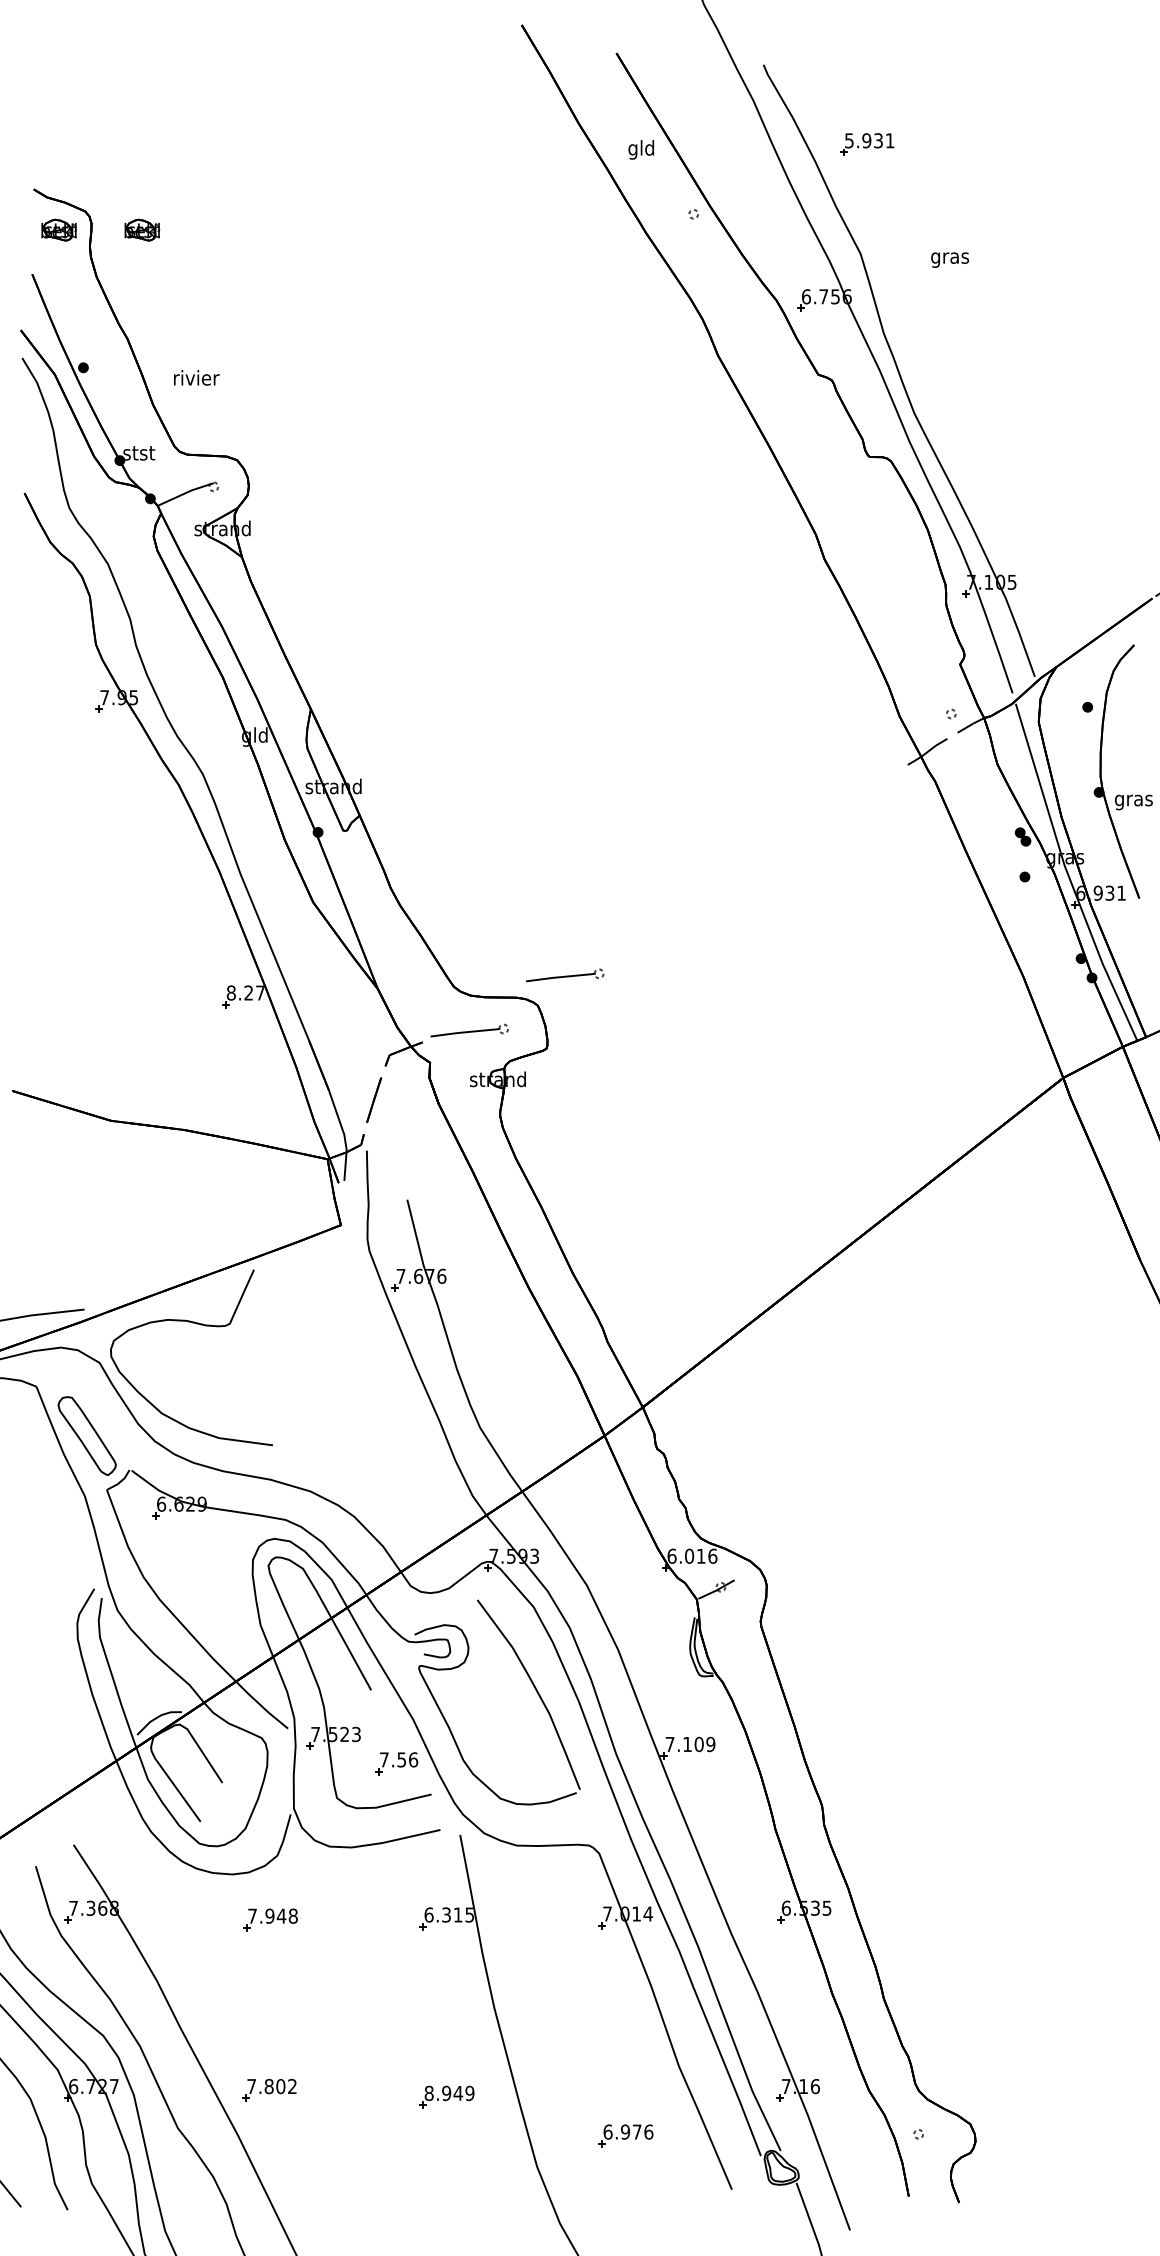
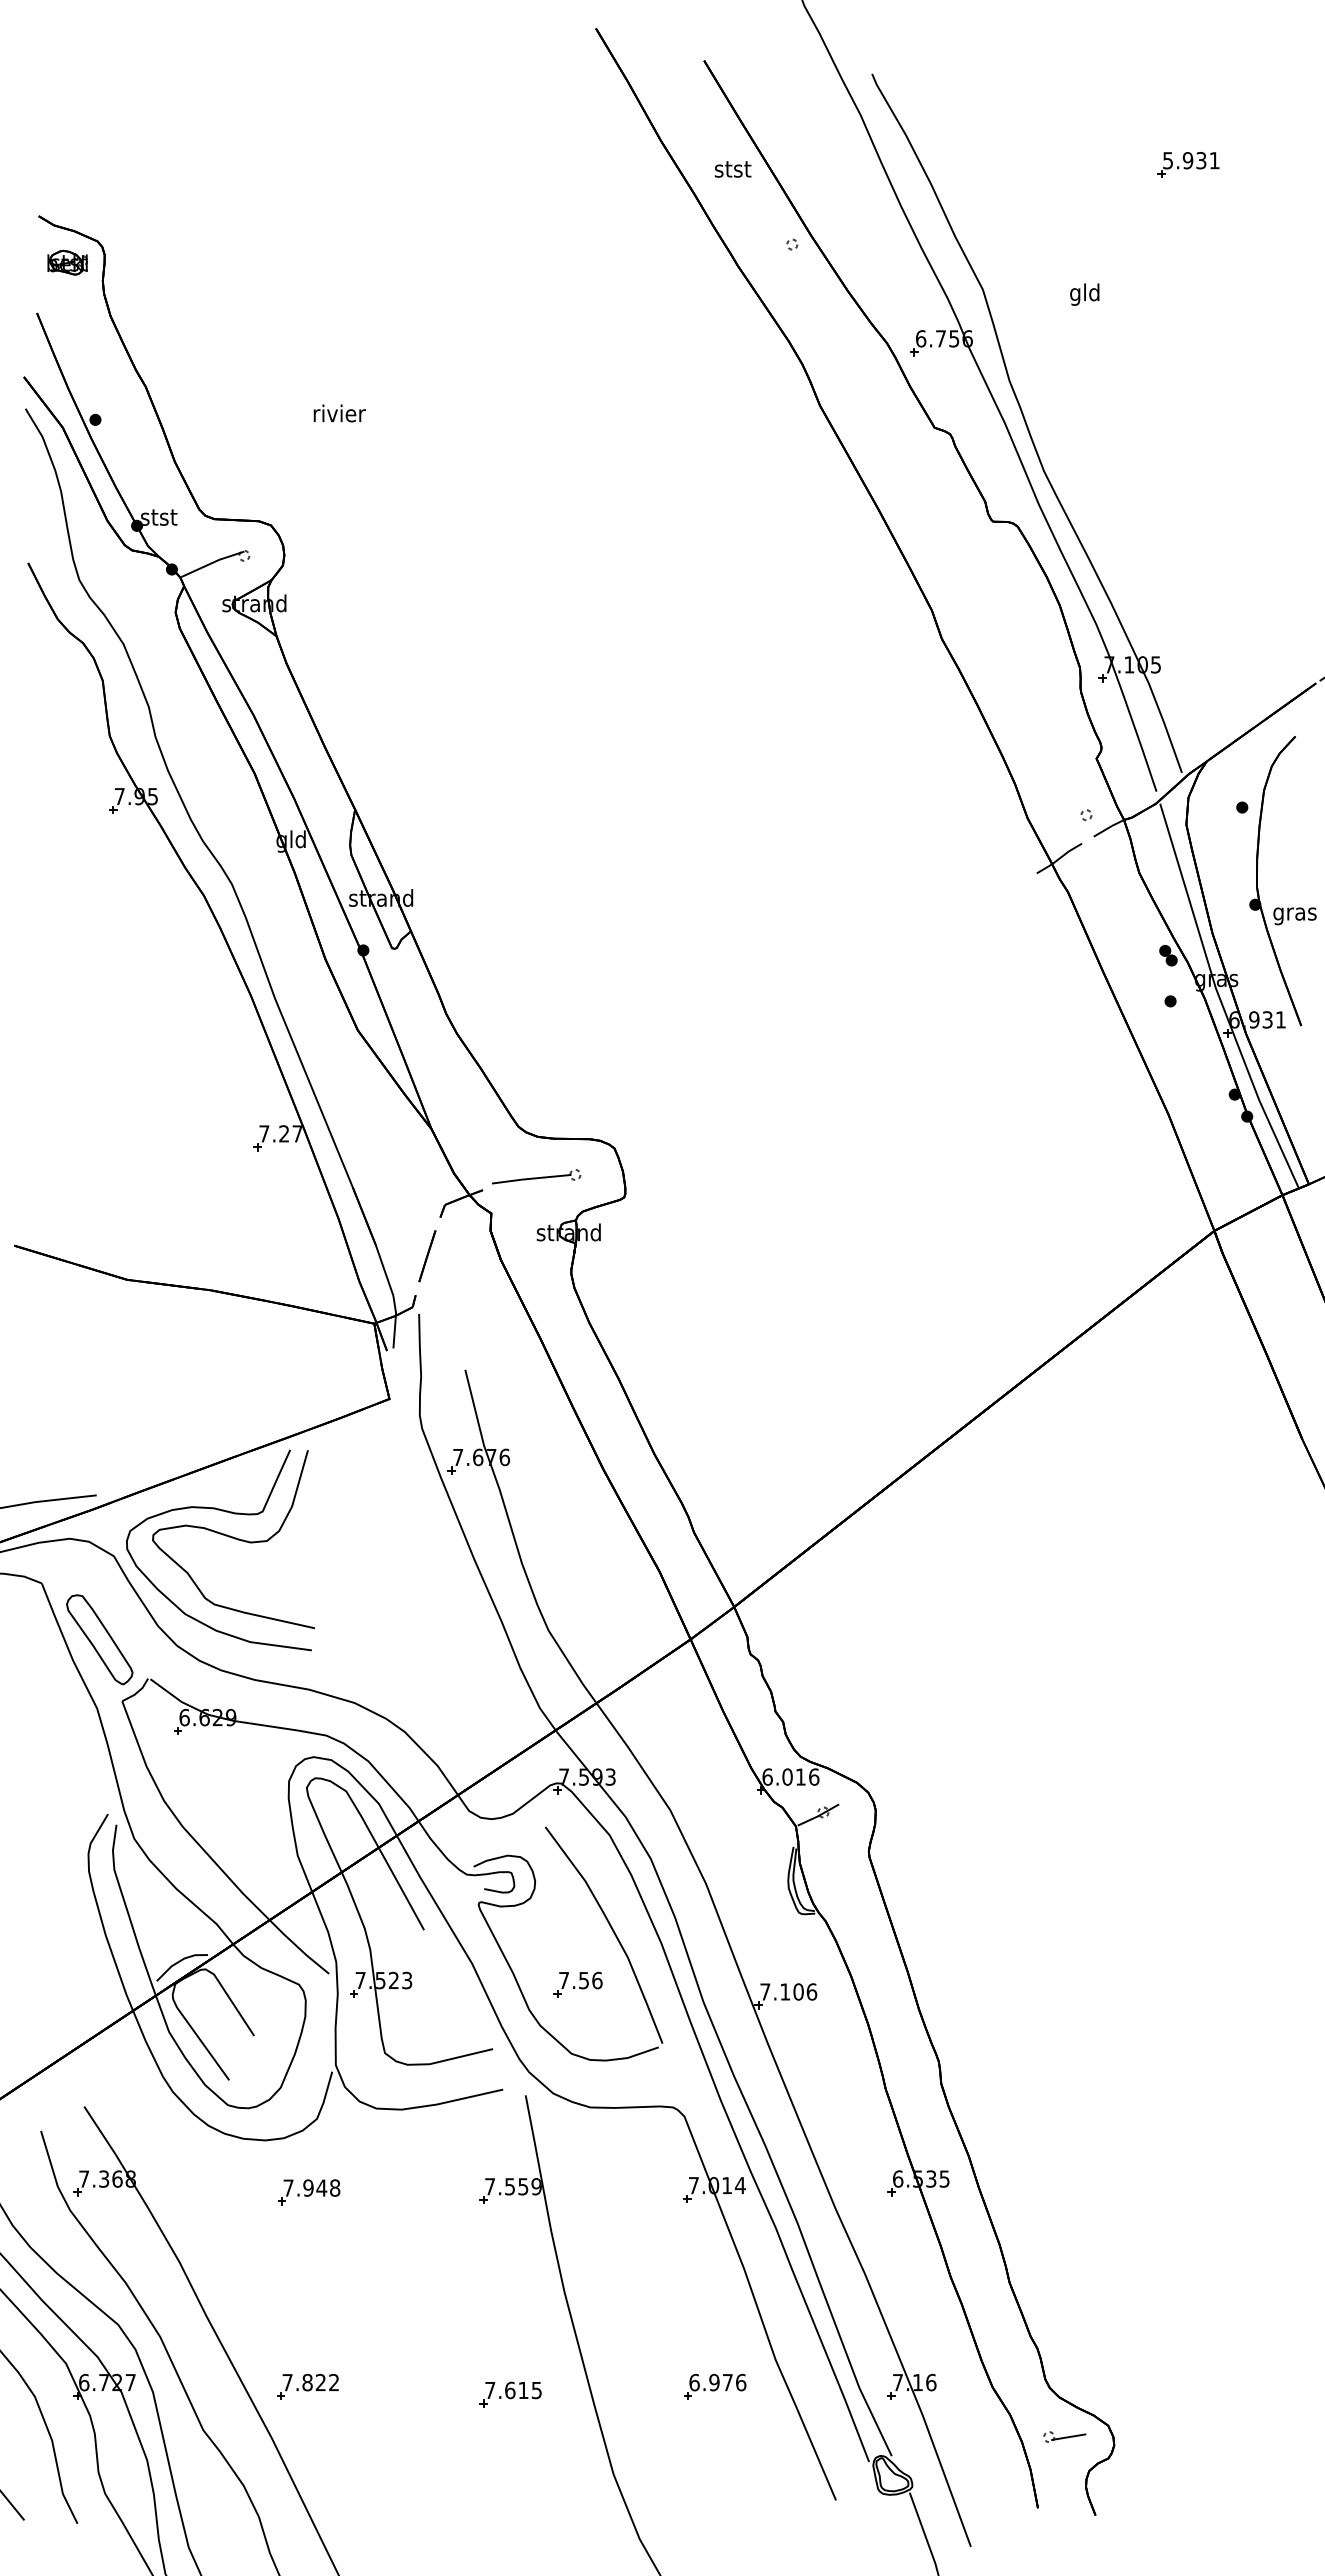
part: (867, 144) -> (1188, 164), moved
text: (641, 149) -> (732, 170), gld -> stst
part: (142, 229) -> (162, 262), removed
text: (949, 257) -> (1084, 294), gras -> gld
text: (196, 377) -> (339, 413), moved
part: (565, 975) -> (645, 1113), removed
text: (231, 992) -> (264, 1133), 8.27 -> 7.27
curve: (204, 1347) -> (233, 1538), added
text: (710, 1744) -> (811, 1991), 7.109 -> 7.106
part: (396, 1763) -> (577, 1984), moved
text: (449, 1914) -> (513, 2186), 6.315 -> 7.559
text: (280, 2086) -> (320, 2382), 7.802 -> 7.822
text: (449, 2093) -> (513, 2390), 8.949 -> 7.615
line: (935, 2133) -> (1068, 2436), added
part: (626, 2135) -> (715, 2386), moved

